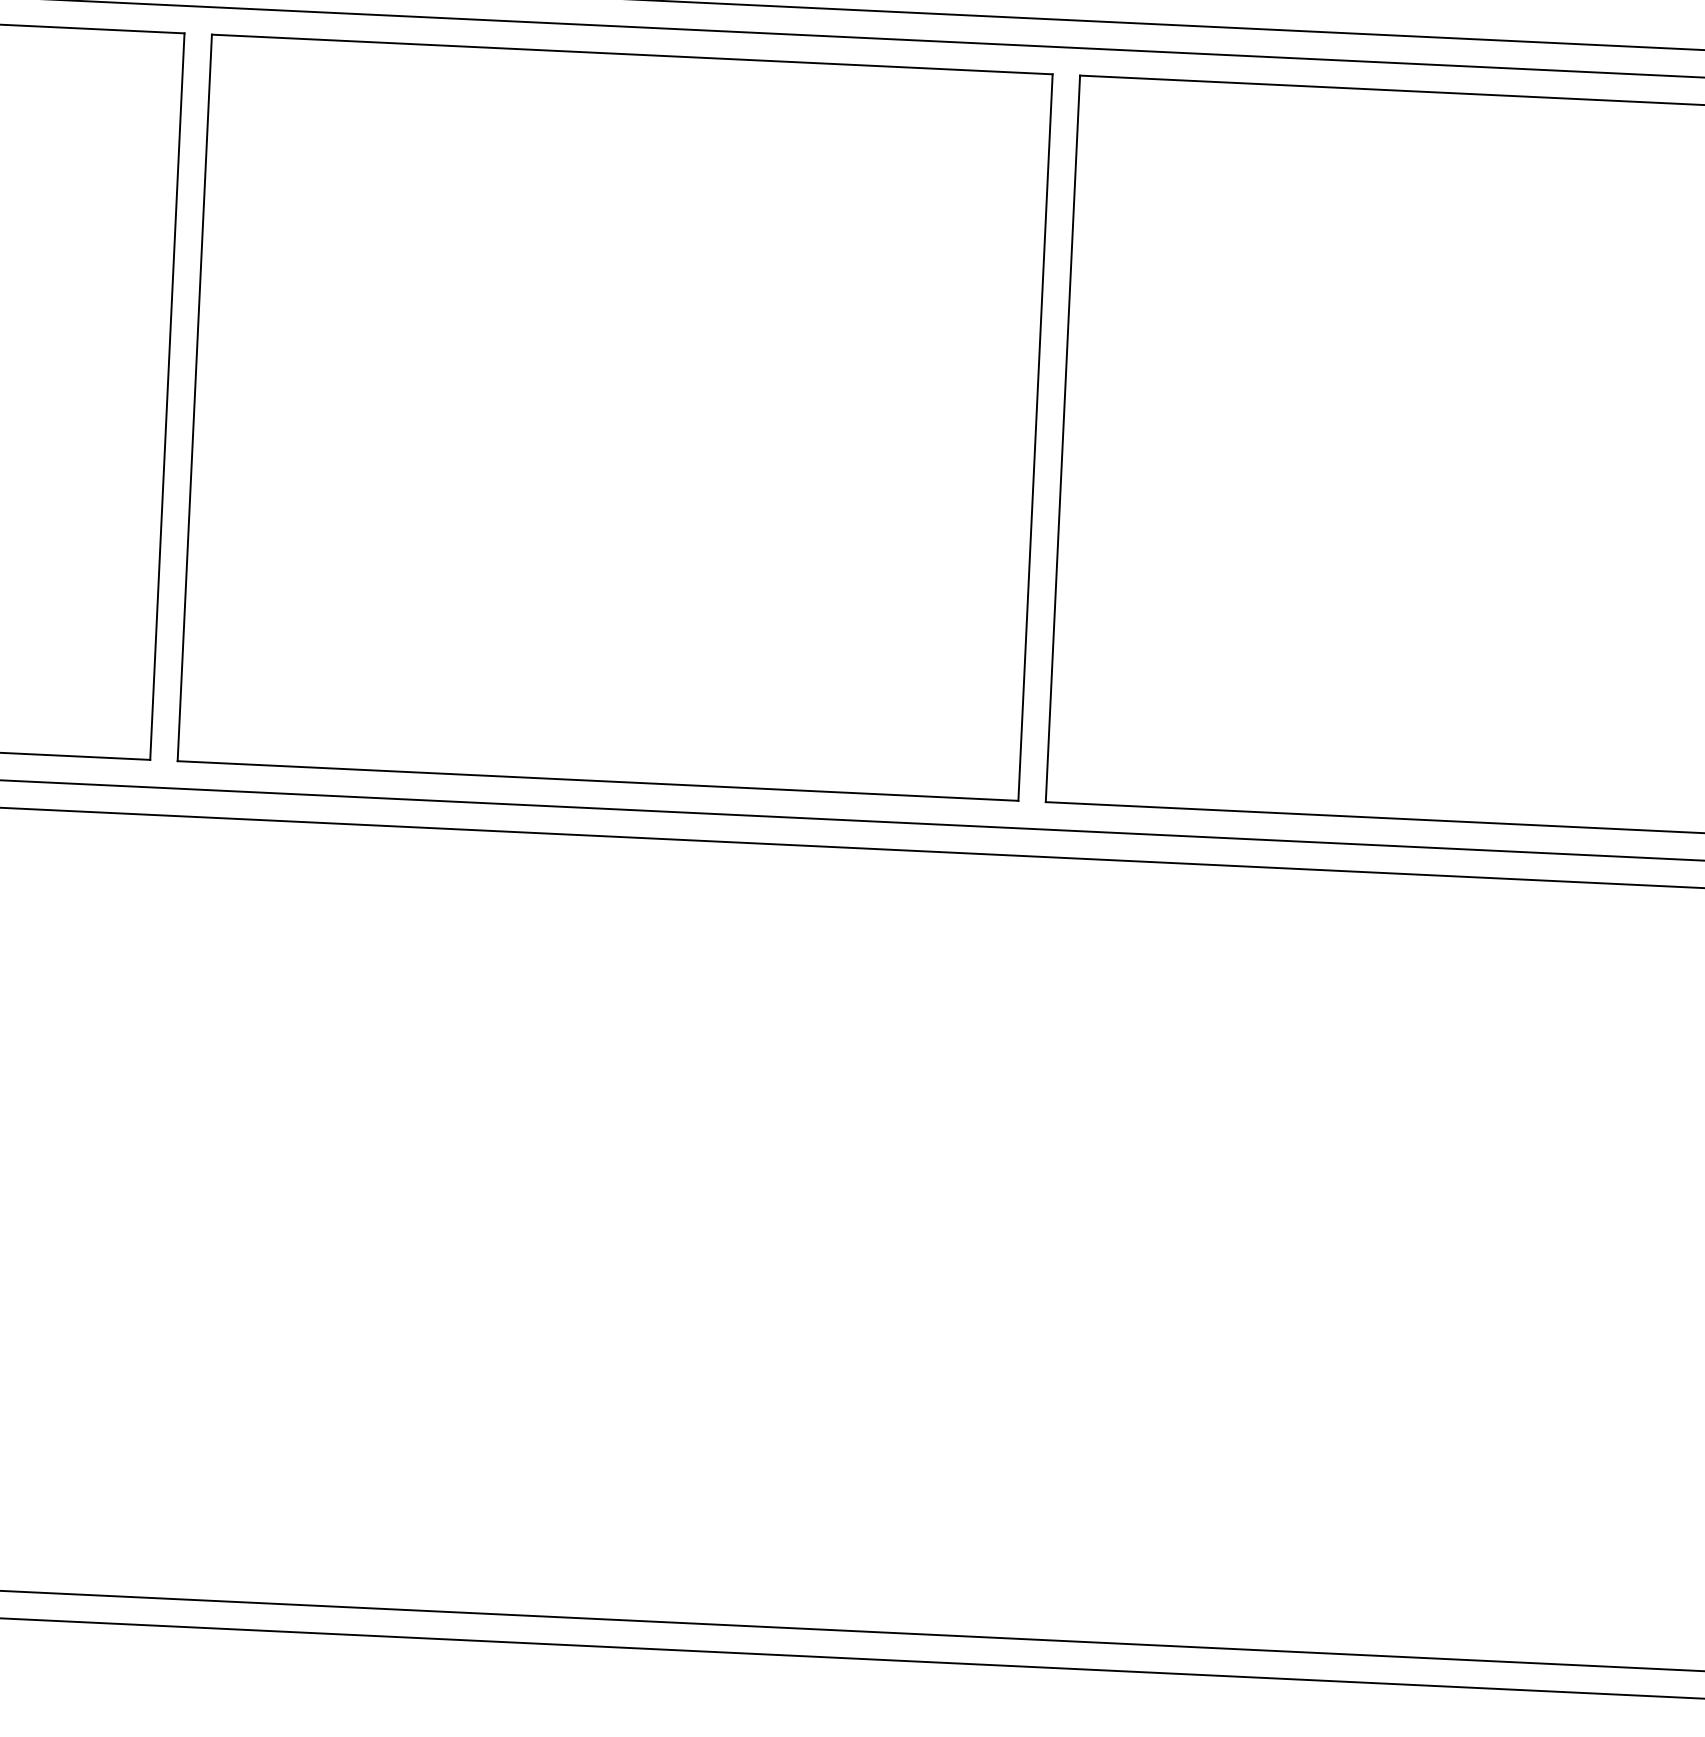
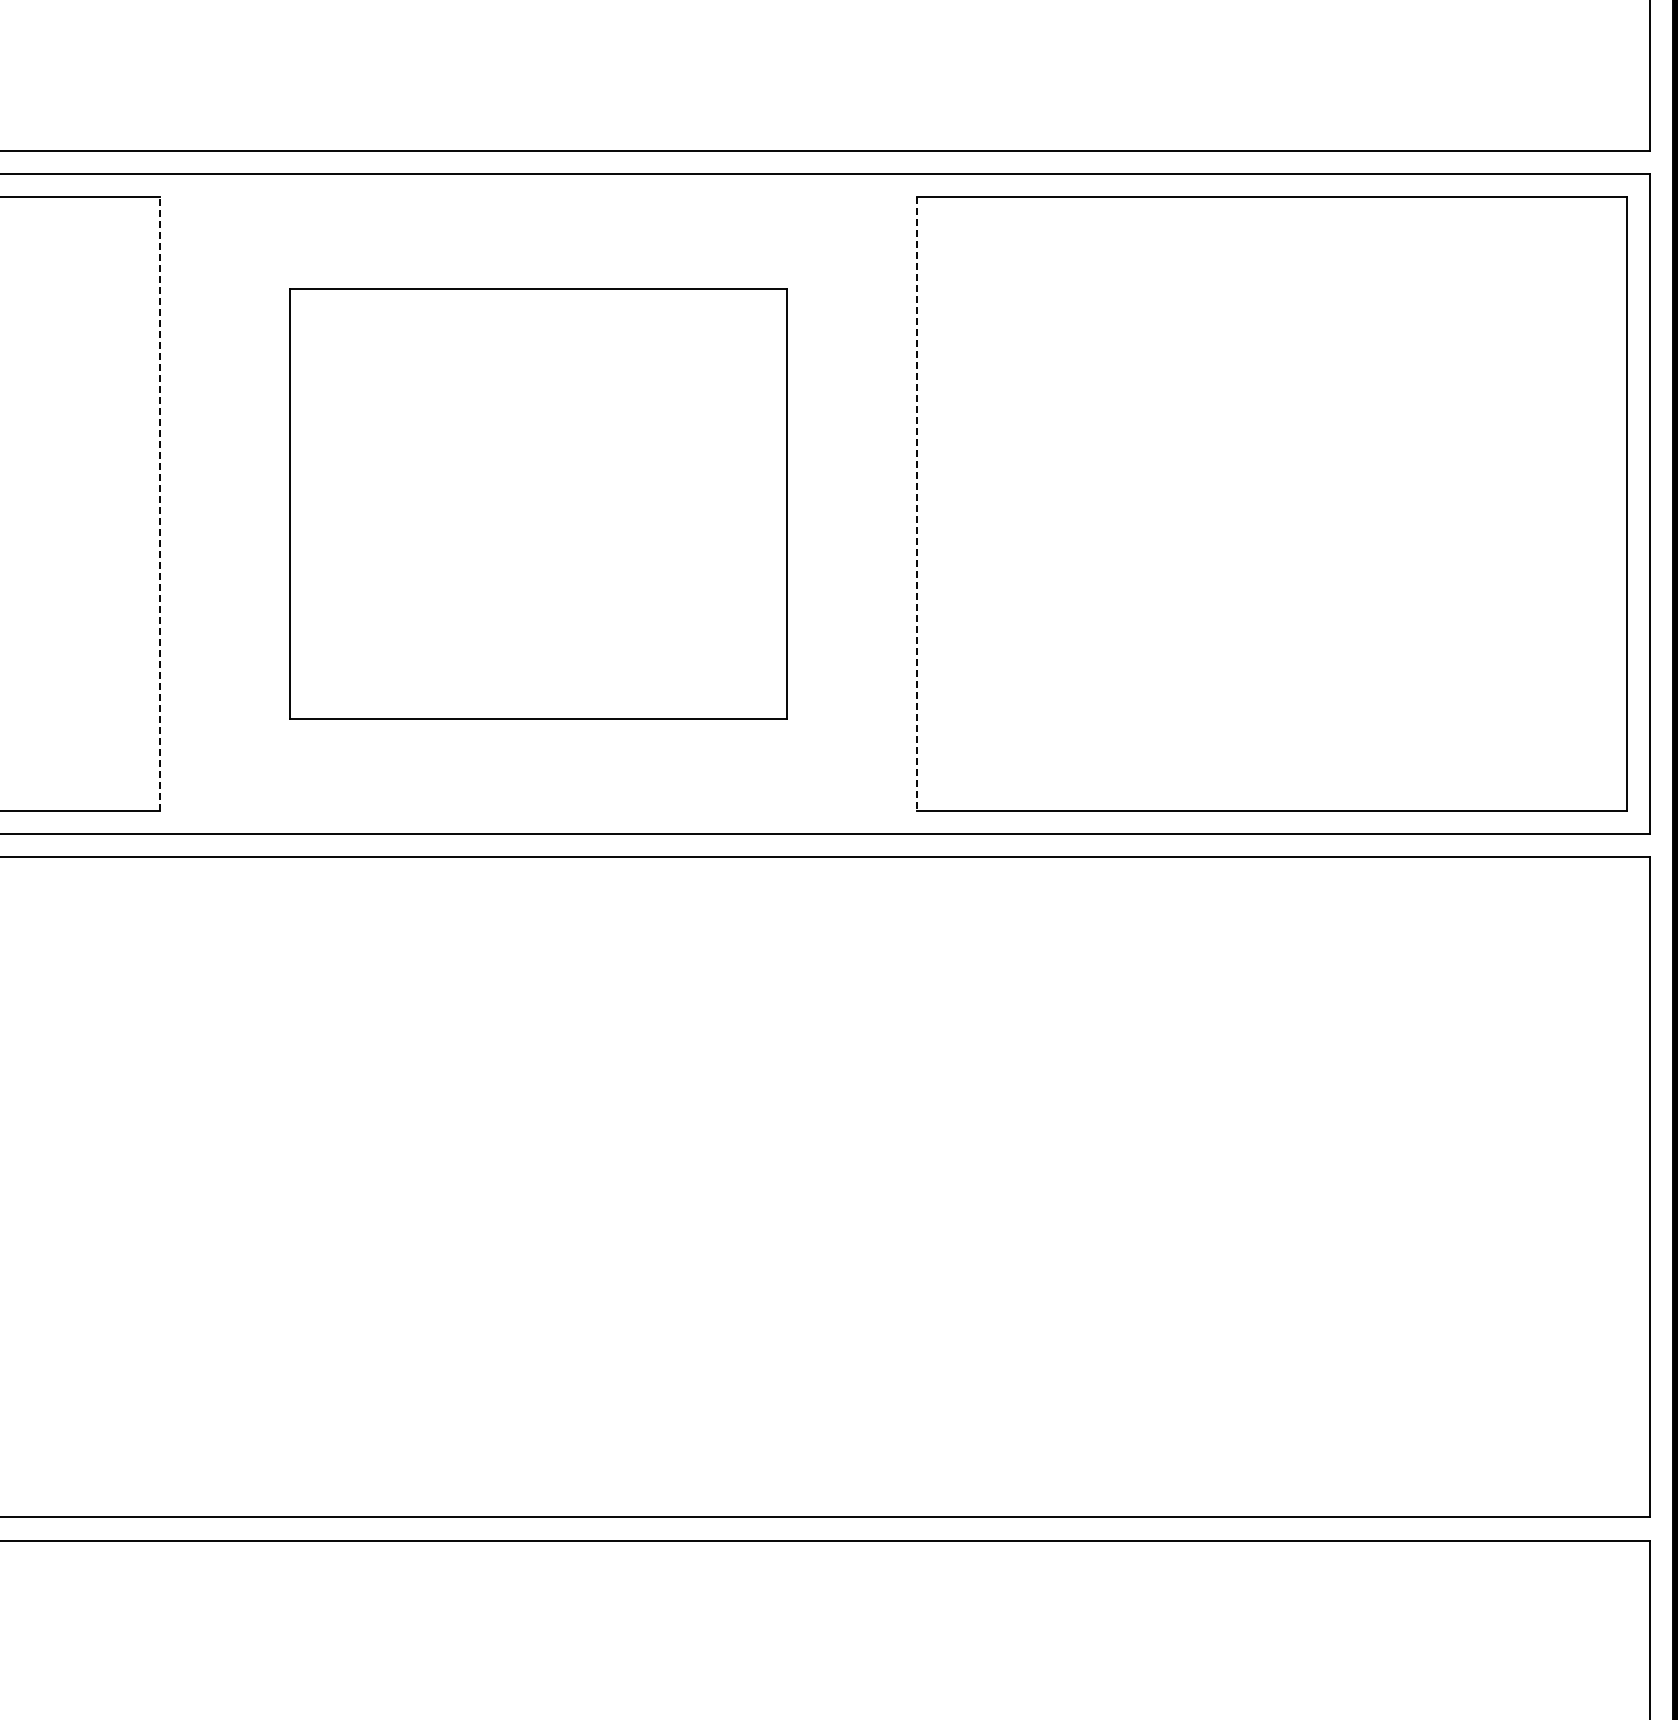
line: (167, 397) -> (160, 504), solid -> dashed
part: (614, 416) -> (537, 503), size x0.7
line: (1062, 439) -> (916, 504), solid -> dashed

